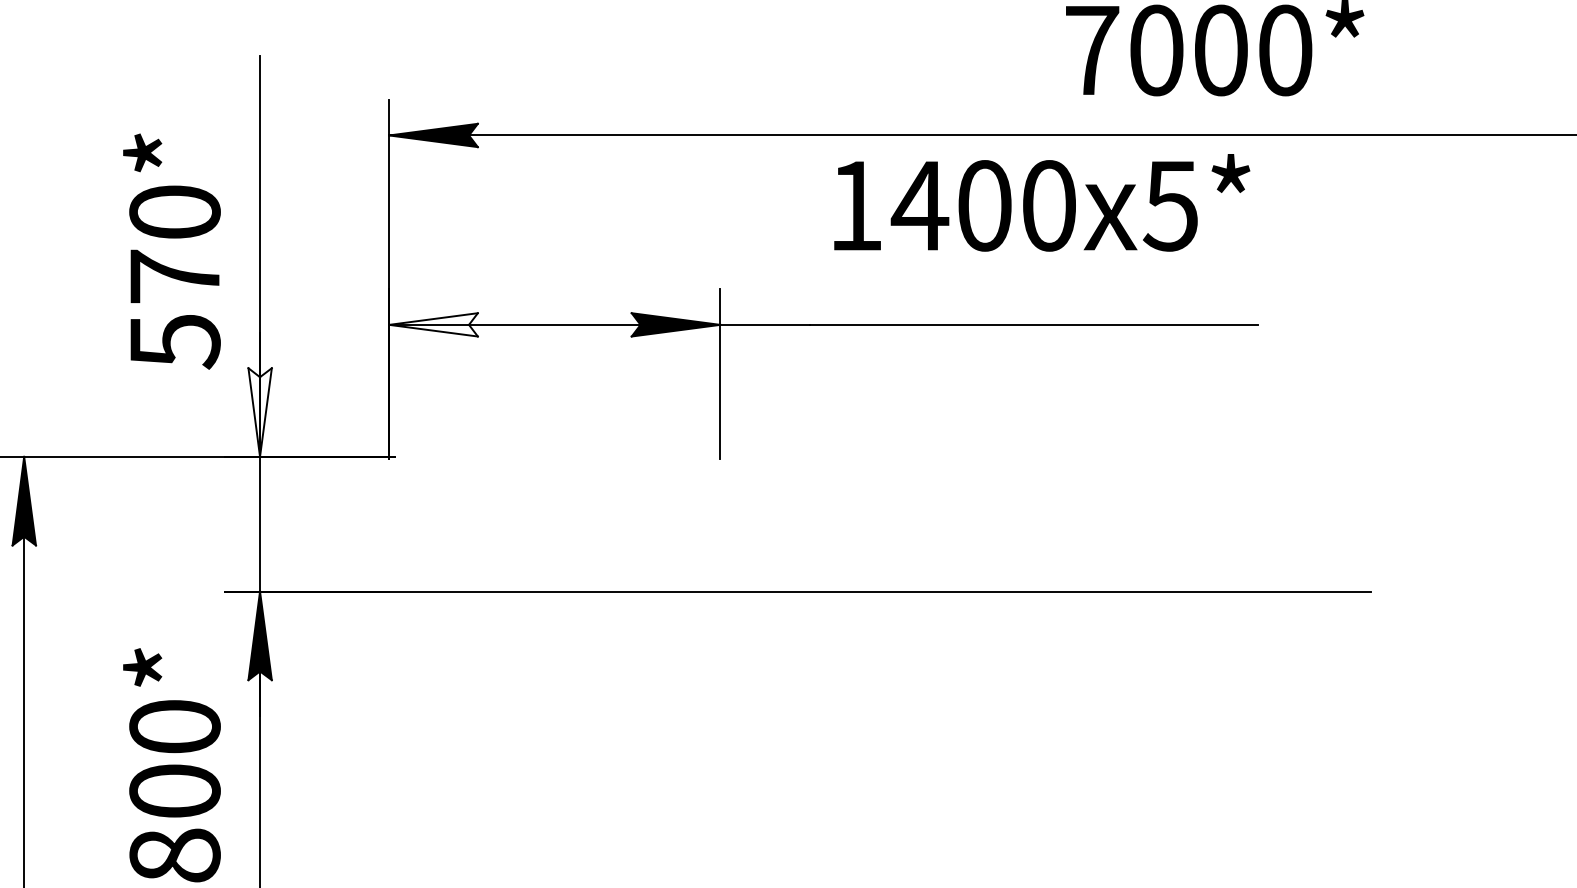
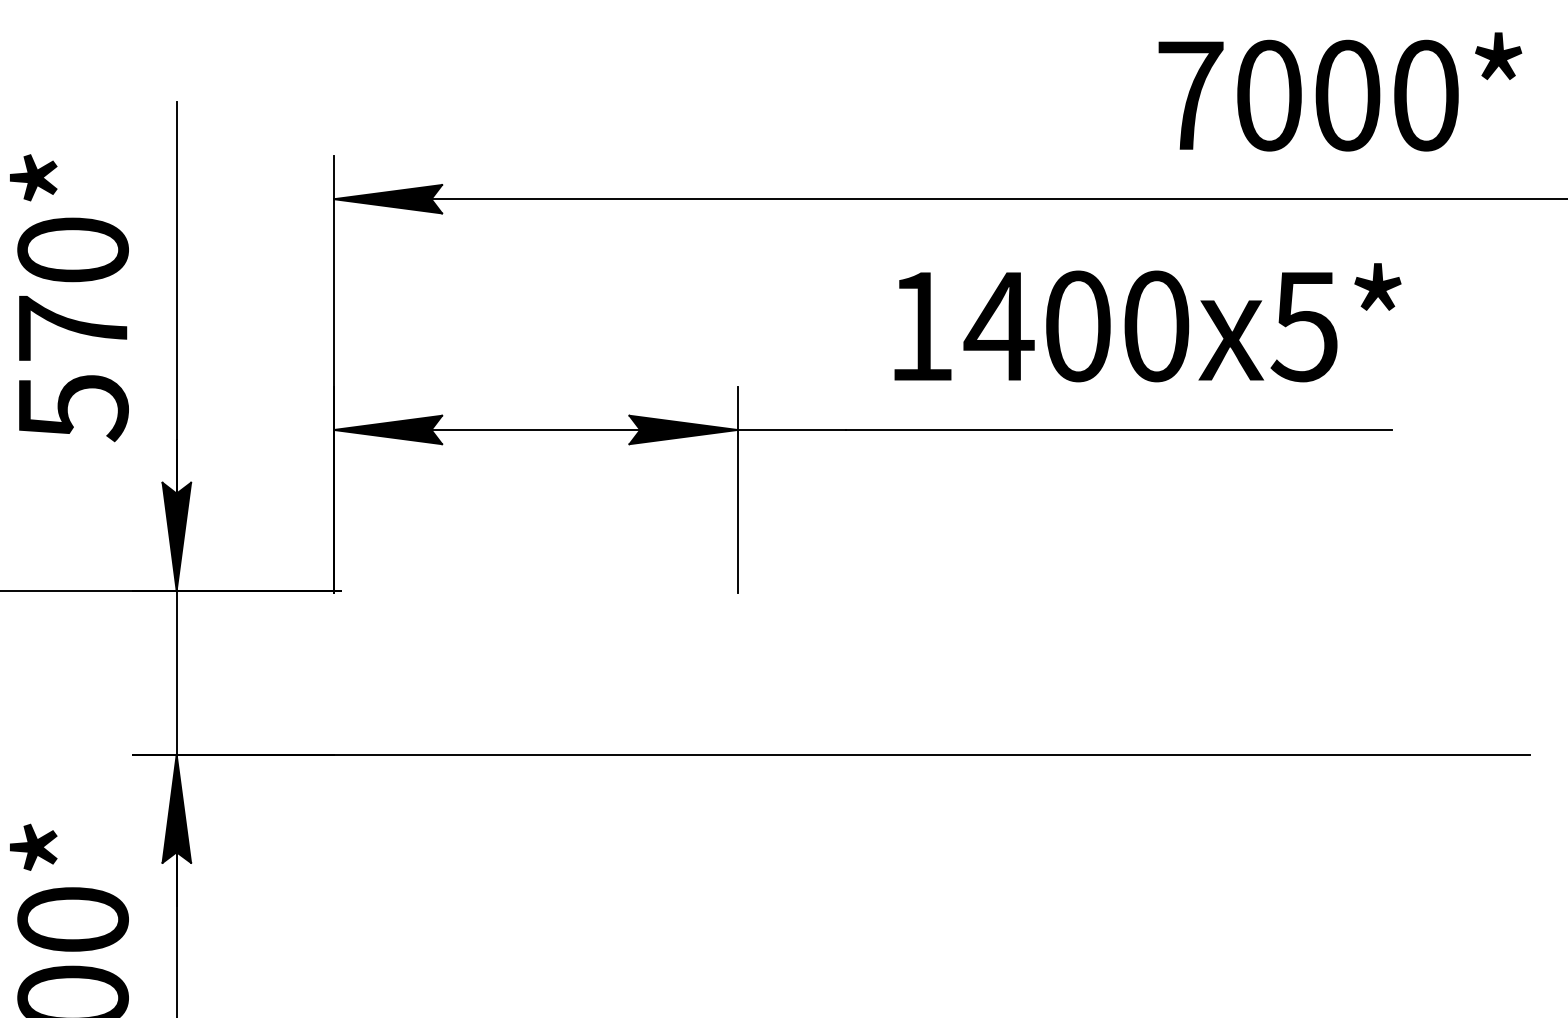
text: (1042, 202) -> (1148, 322), moved
text: (171, 251) -> (68, 297), moved
fill: (433, 324) -> (388, 429), added
fill: (259, 412) -> (176, 536), added

